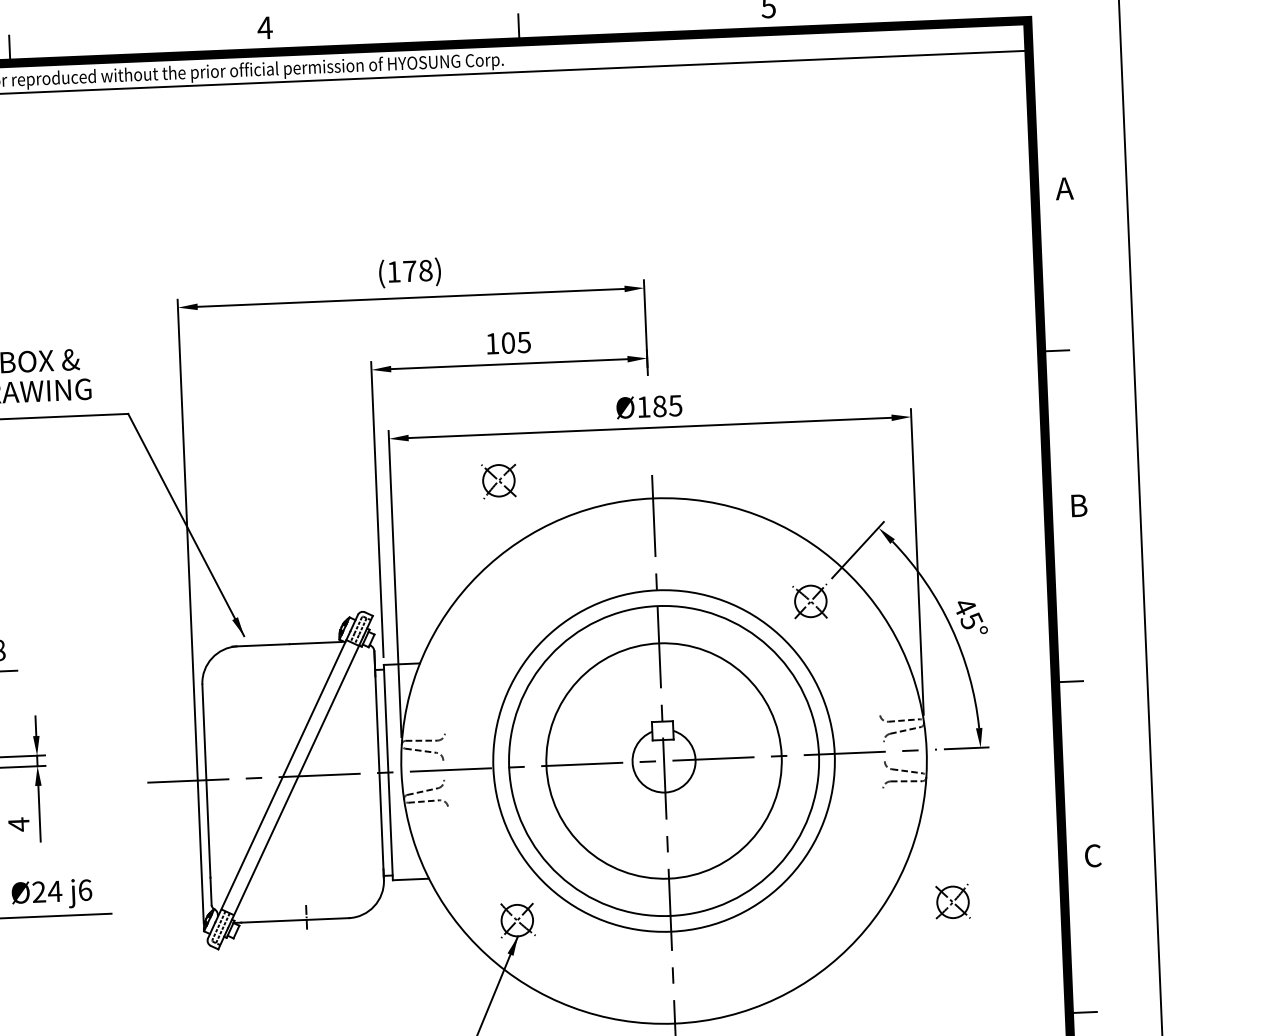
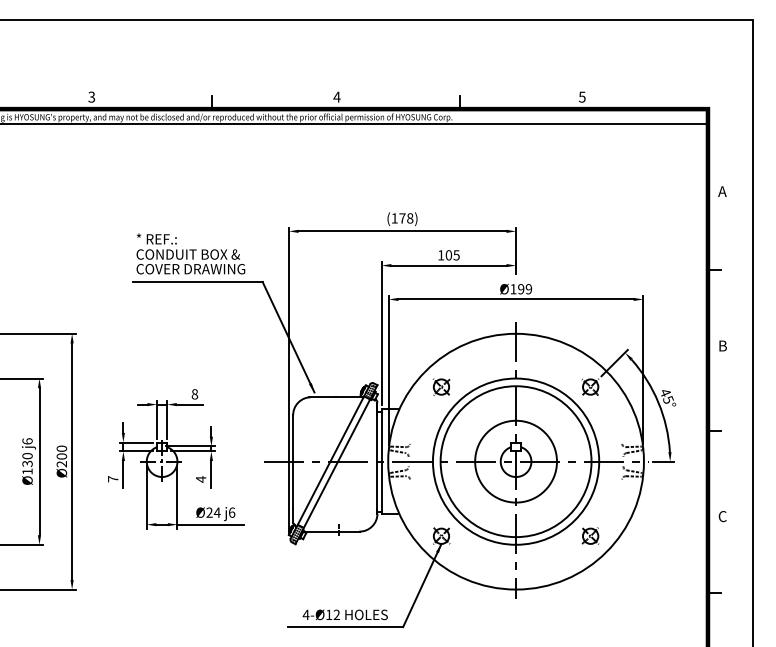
text: (668, 406) -> (525, 289), Ø185 -> Ø199
part: (498, 479) -> (441, 386), moved
circle: (664, 760) -> (516, 461), size x0.71
part: (952, 900) -> (590, 535), moved

